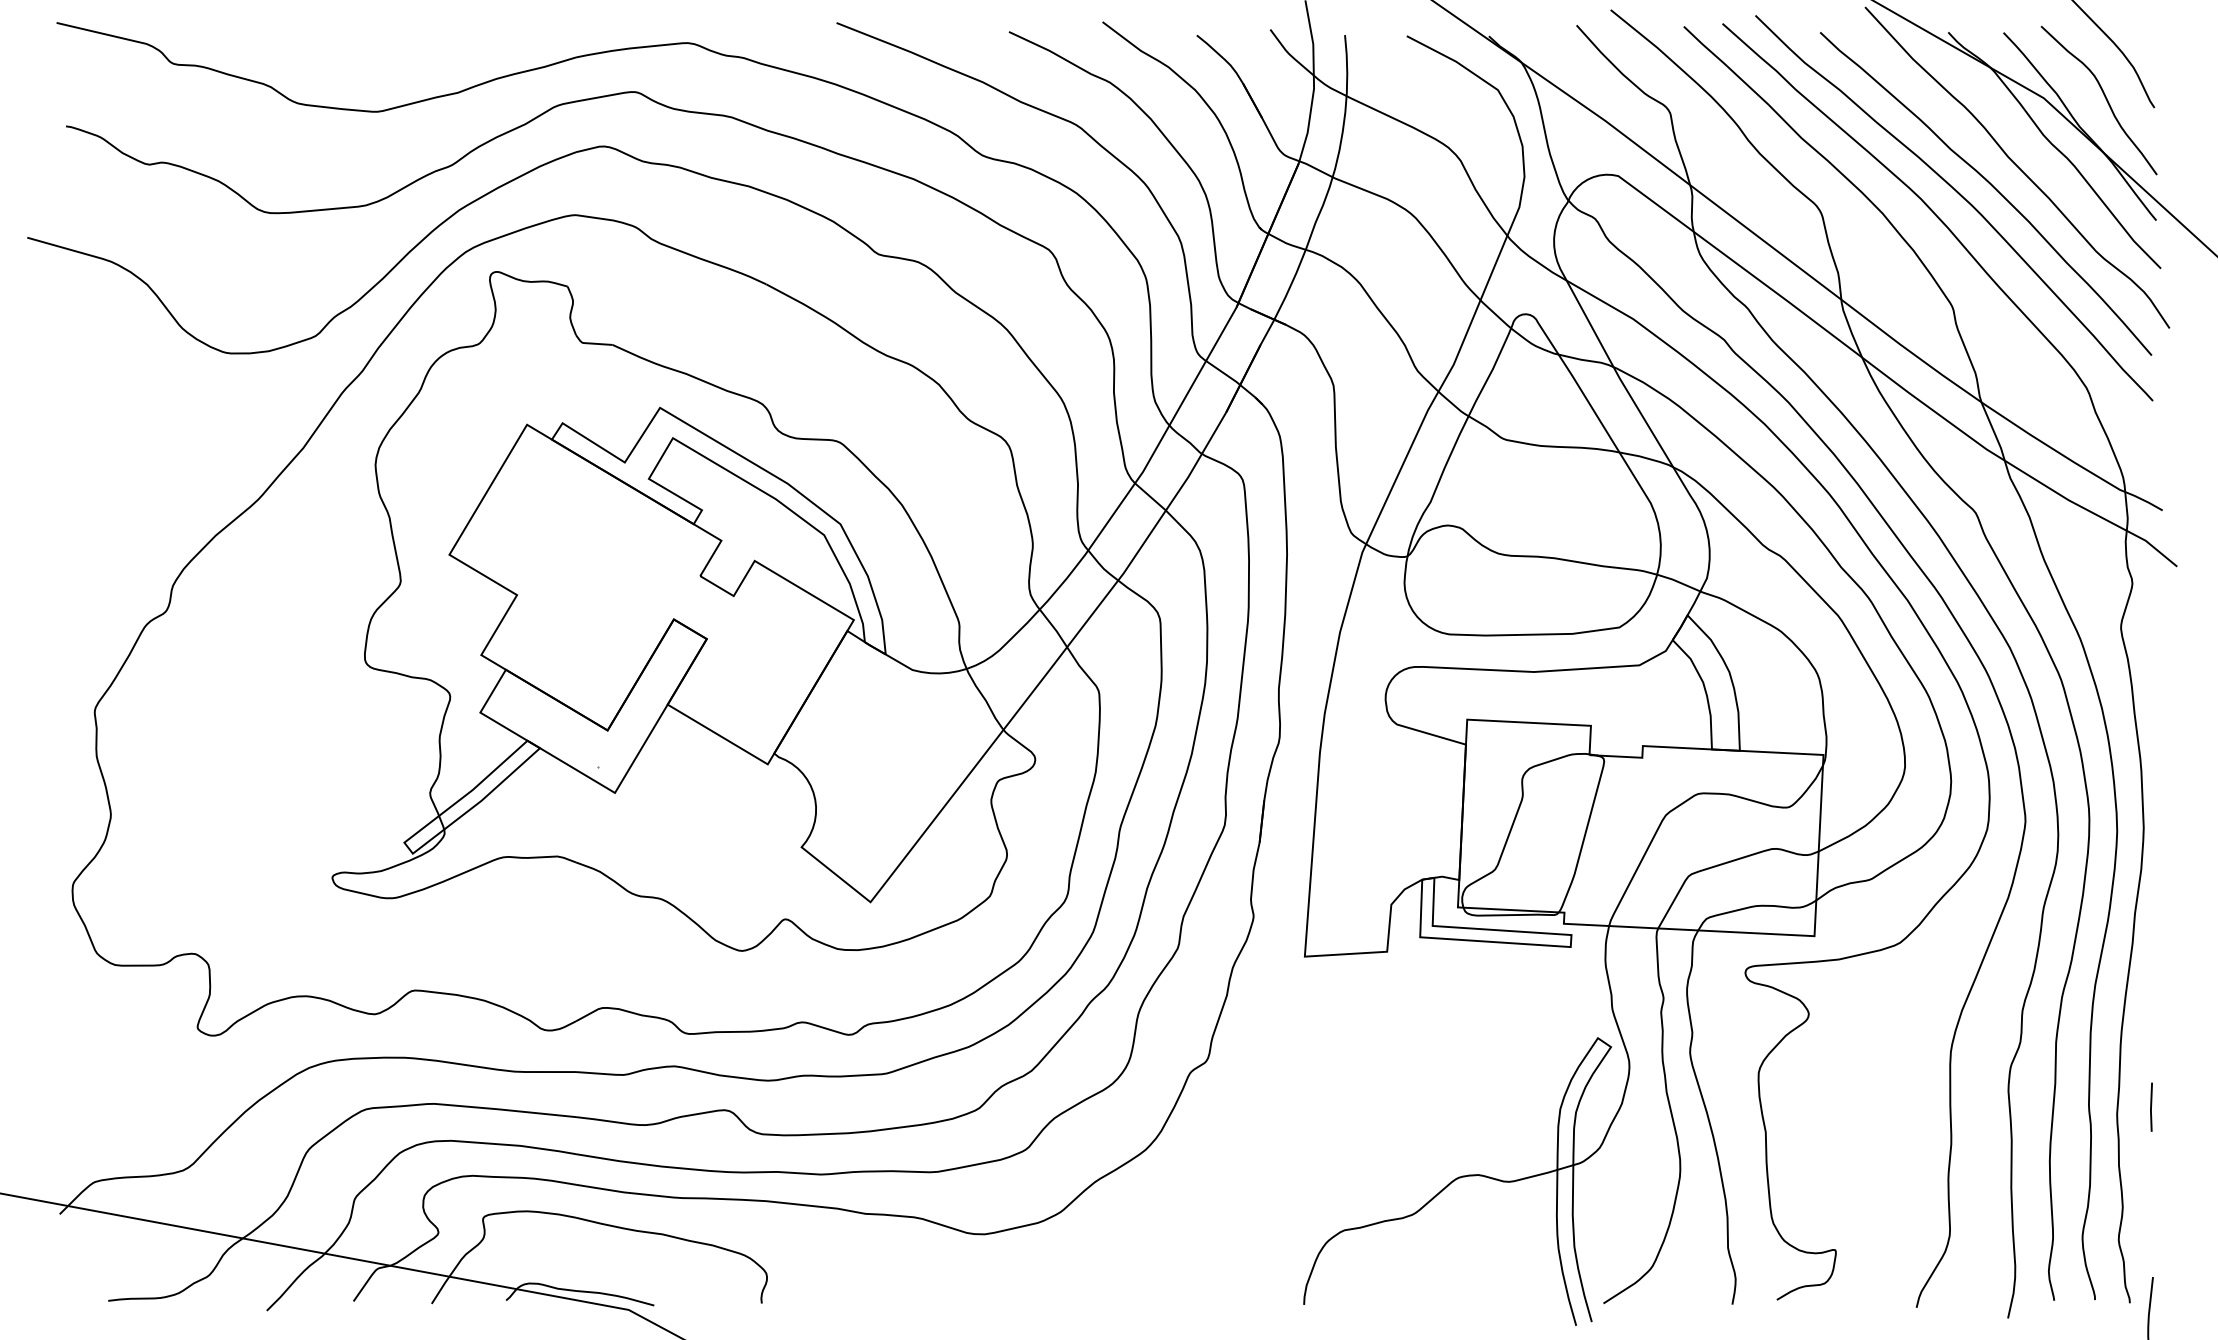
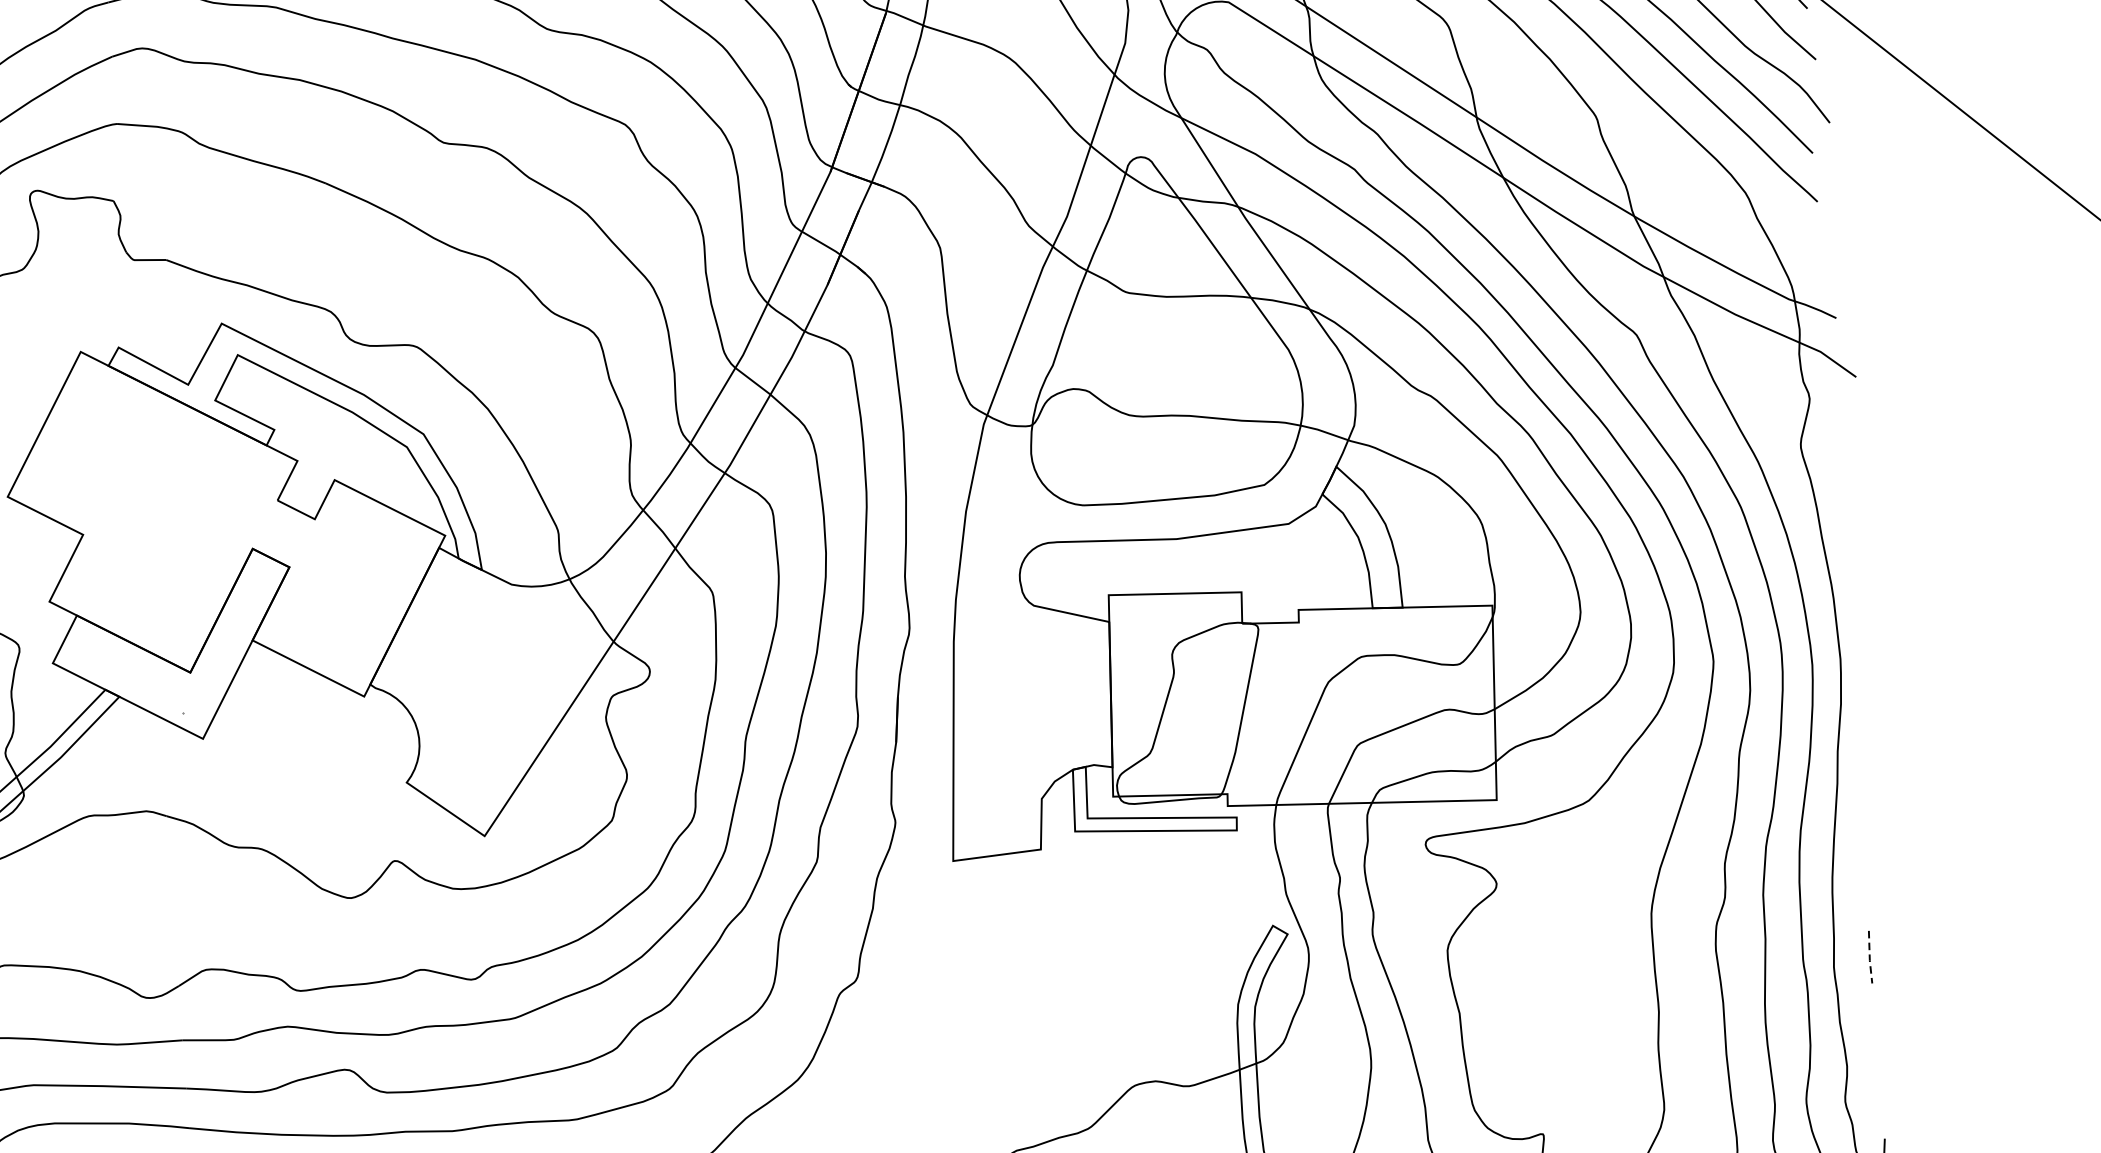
line: (2151, 1108) -> (1870, 958), solid -> dashed

